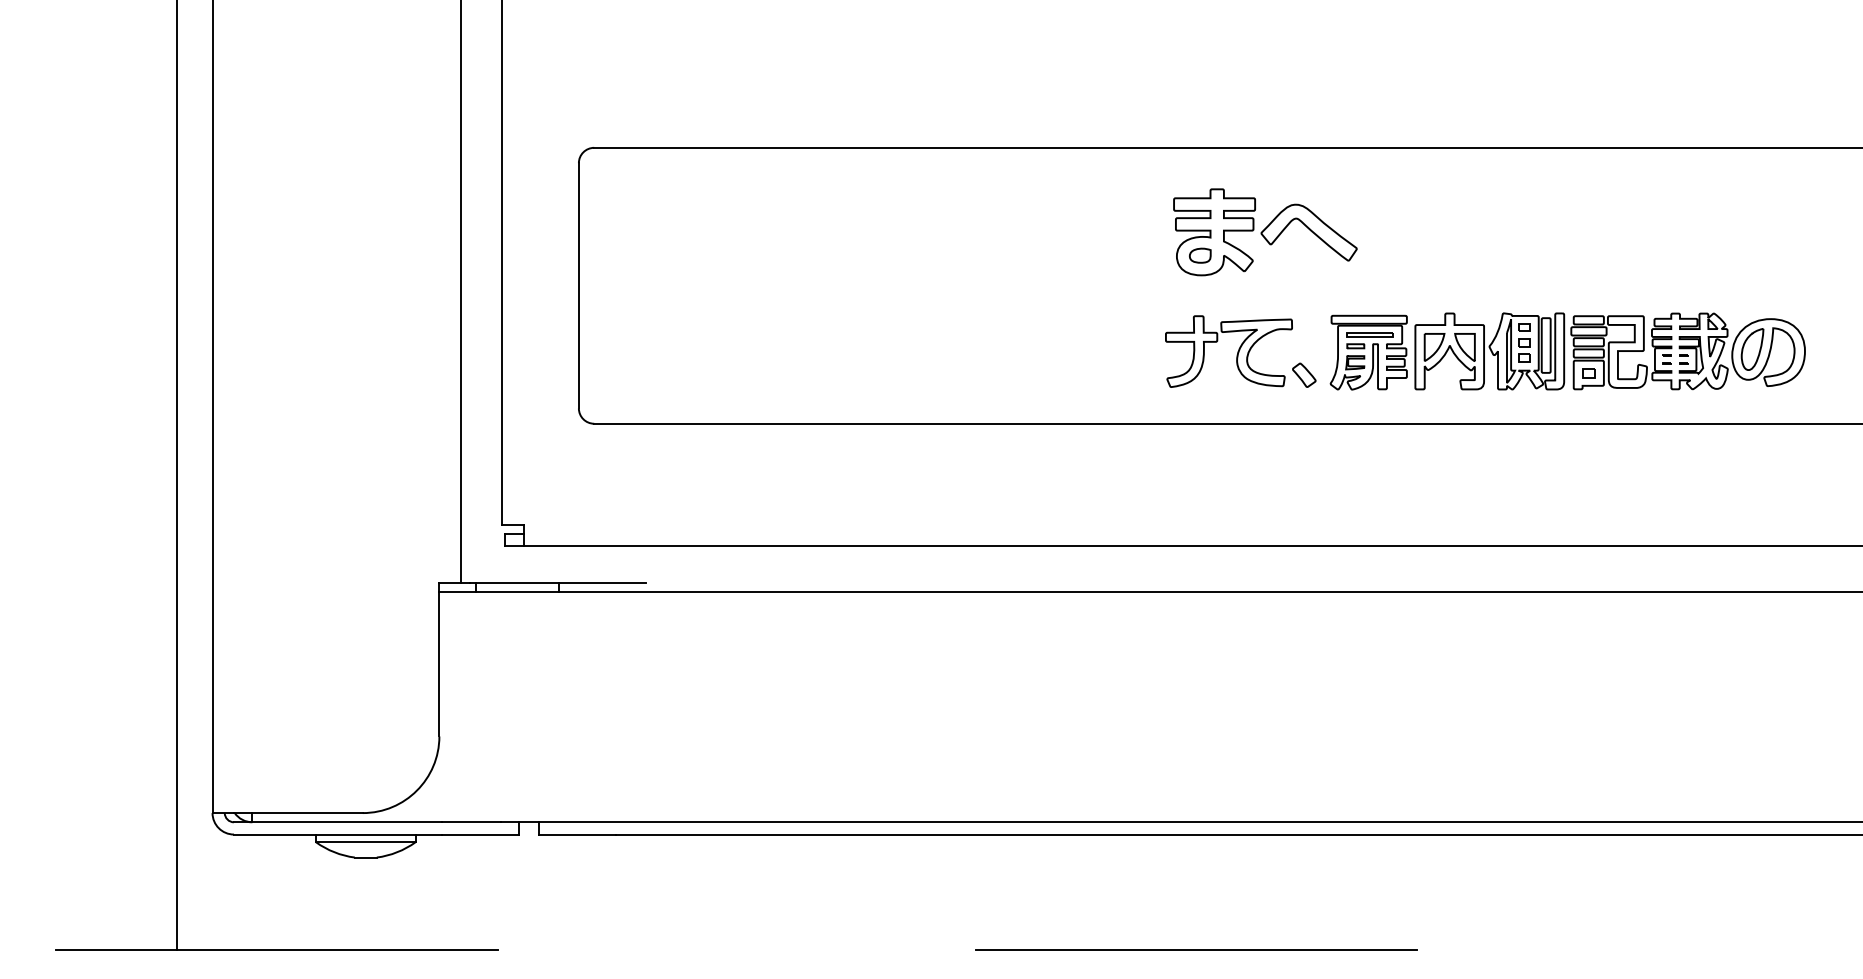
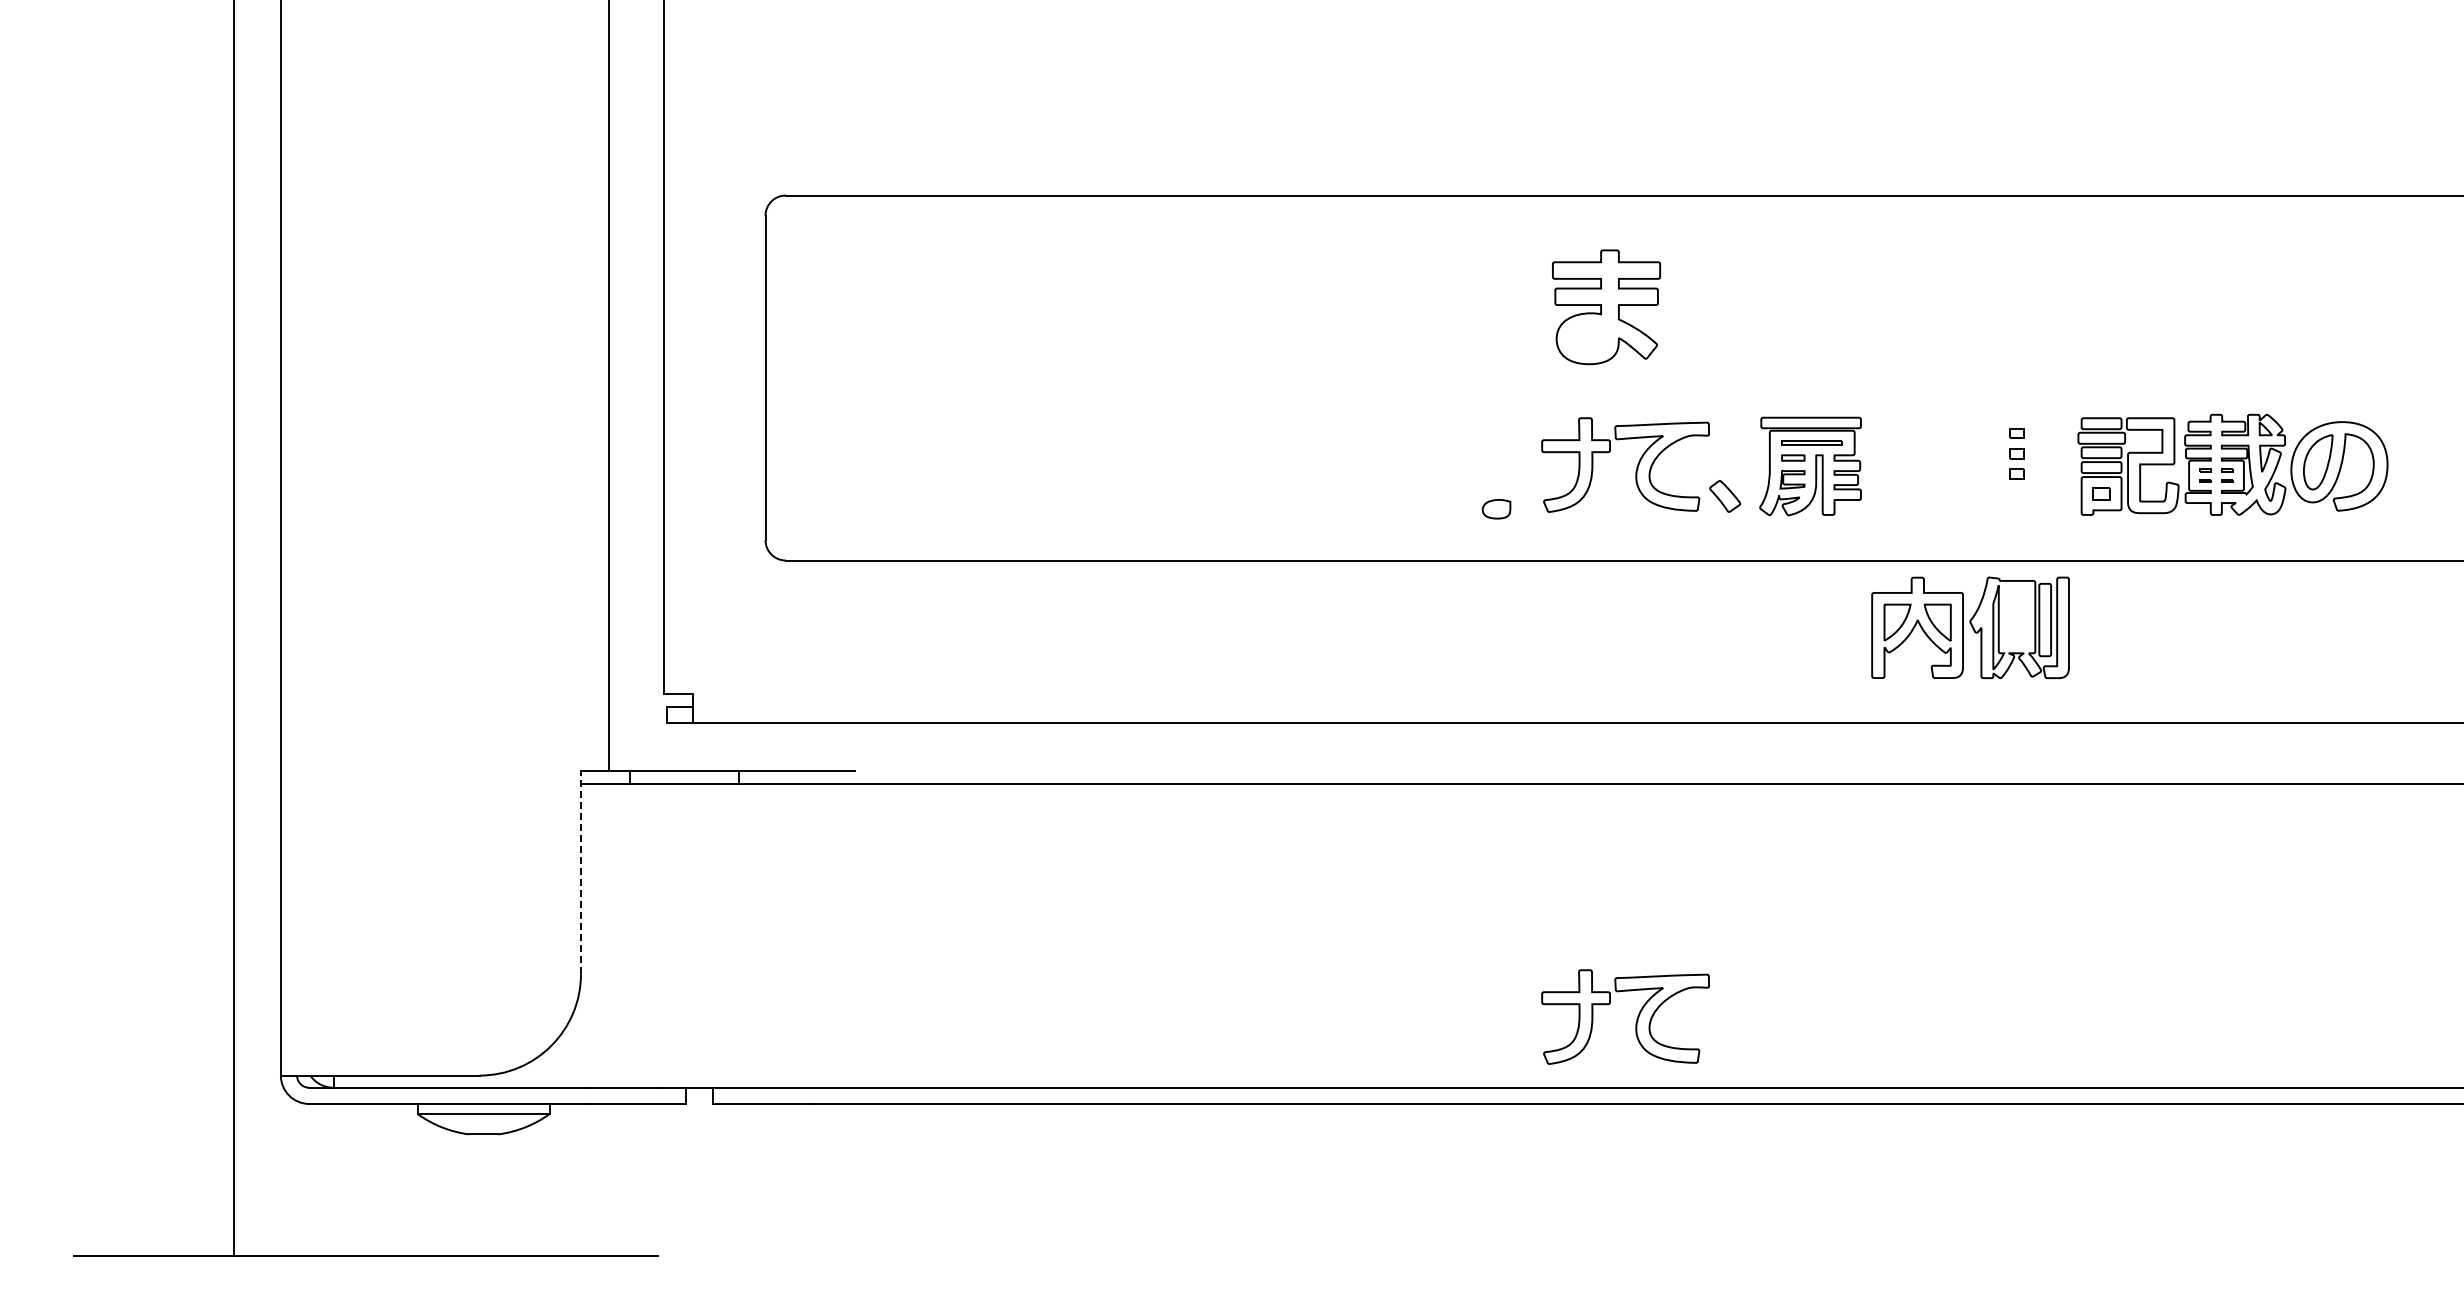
part: (1309, 232) -> (1731, 307), removed
part: (1200, 255) -> (1496, 509), moved
part: (1489, 351) -> (1970, 627), moved
line: (439, 659) -> (580, 872), solid -> dashed
part: (1237, 769) -> (1636, 1018), added
line: (1196, 949) -> (1582, 1256), removed

